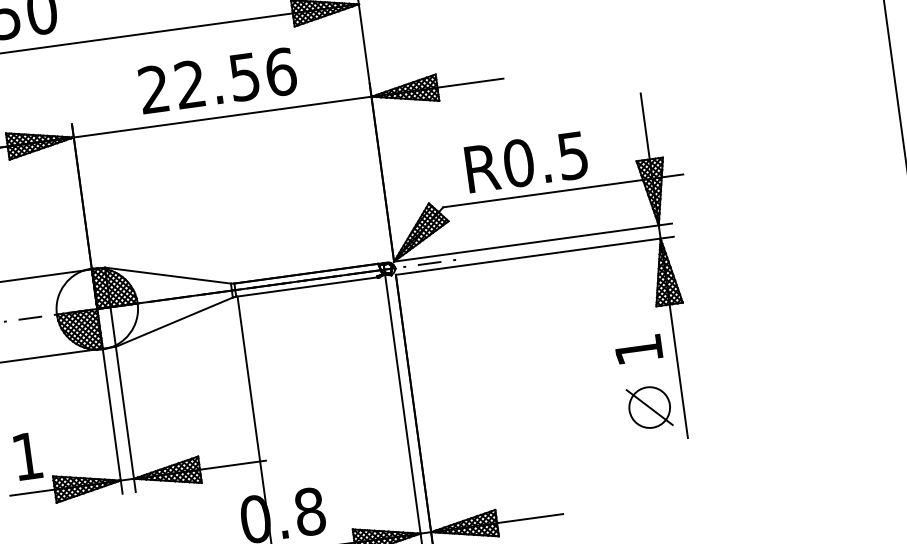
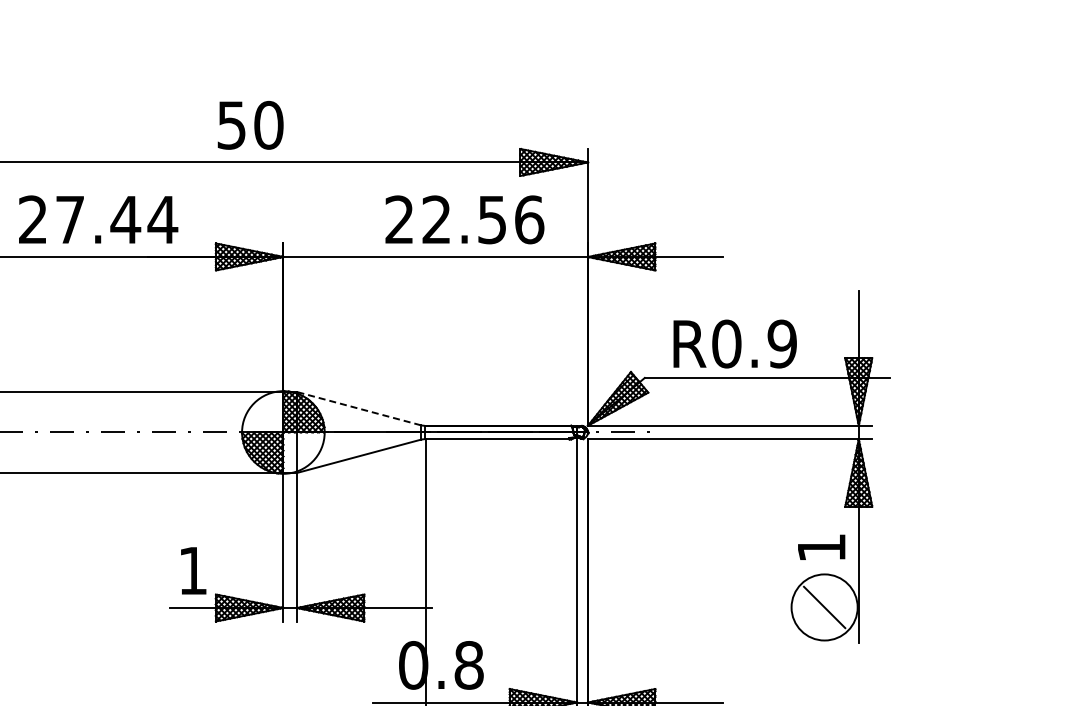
text: (217, 80) -> (464, 219), moved
text: (572, 155) -> (781, 343), R0.5 -> R0.9
line: (167, 275) -> (358, 408), solid -> dashed
circle: (649, 407) -> (824, 607), size x1.6

